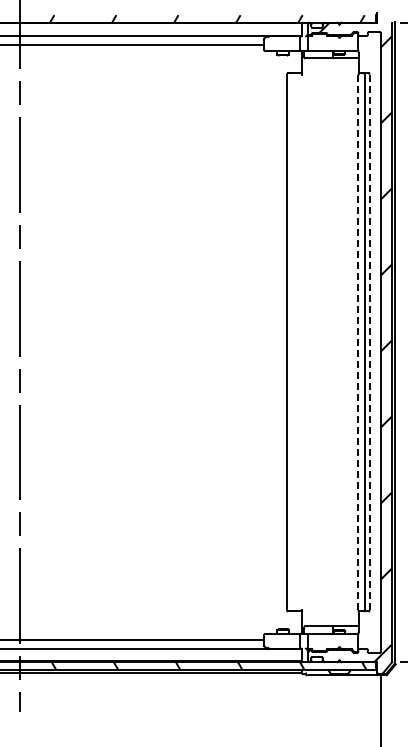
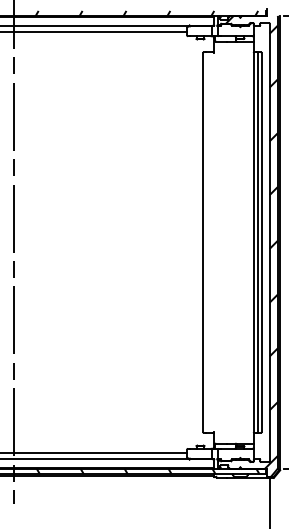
line: (358, 342) -> (253, 242), dashed -> solid
line: (369, 342) -> (261, 242), dashed -> solid

